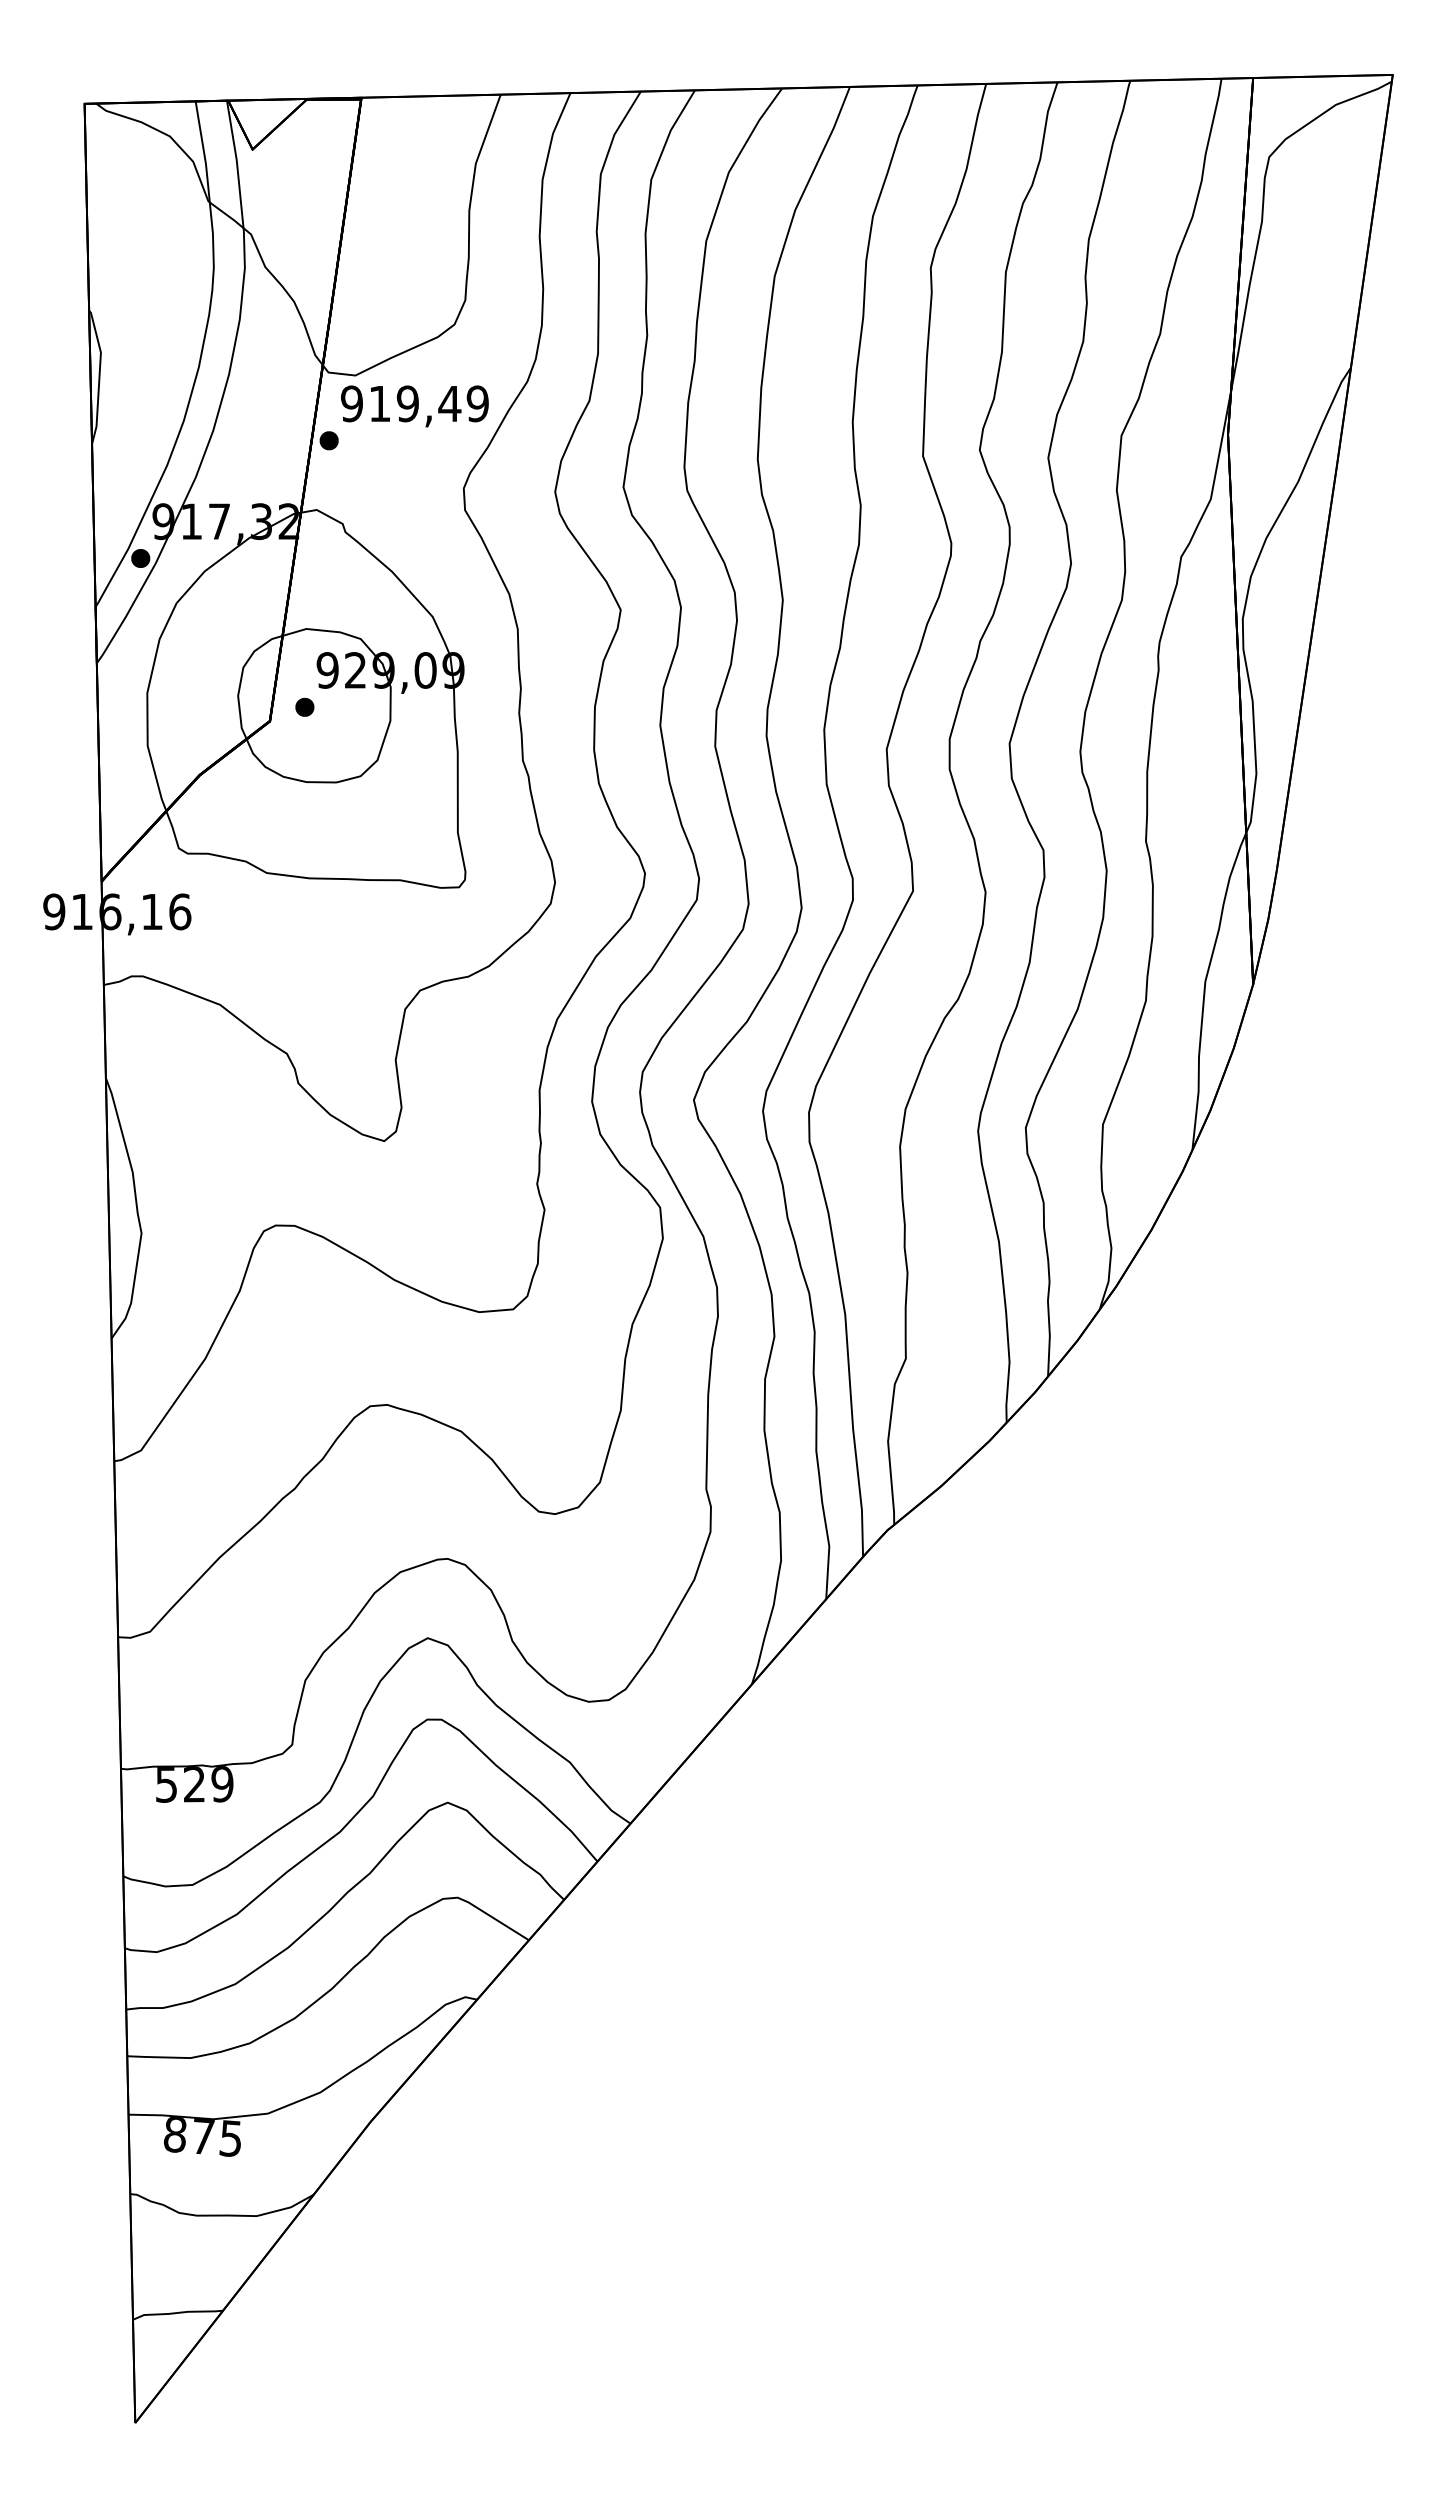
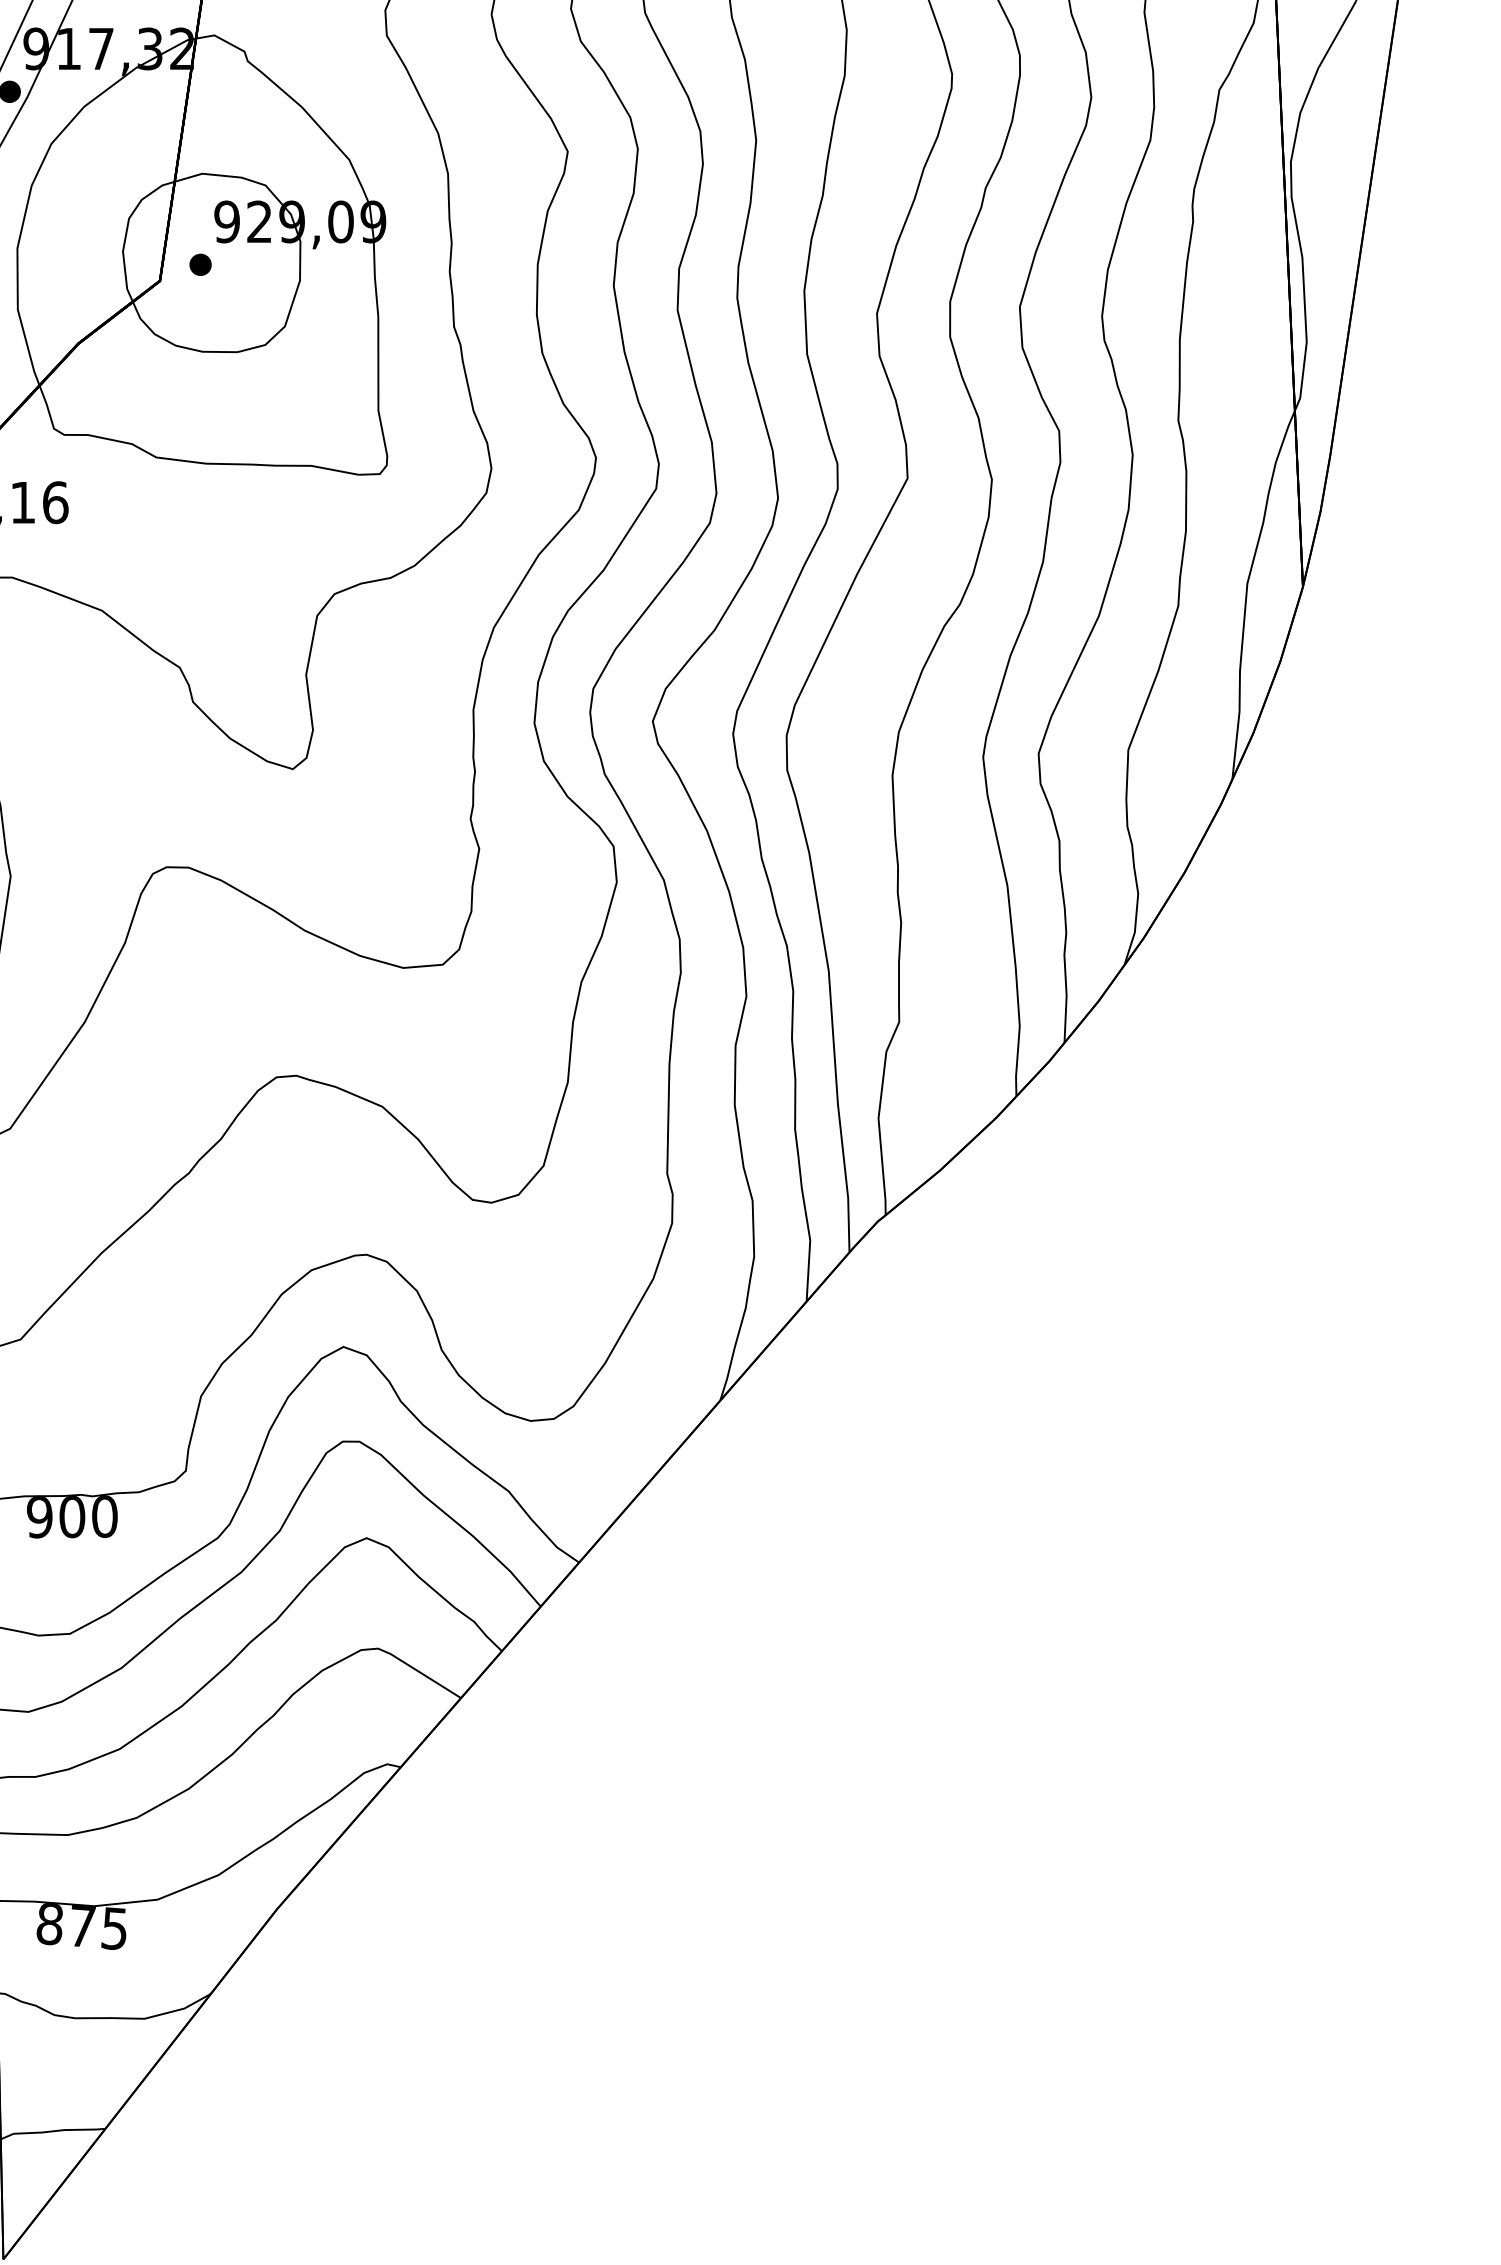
text: (194, 1784) -> (72, 1517), 529 -> 900

